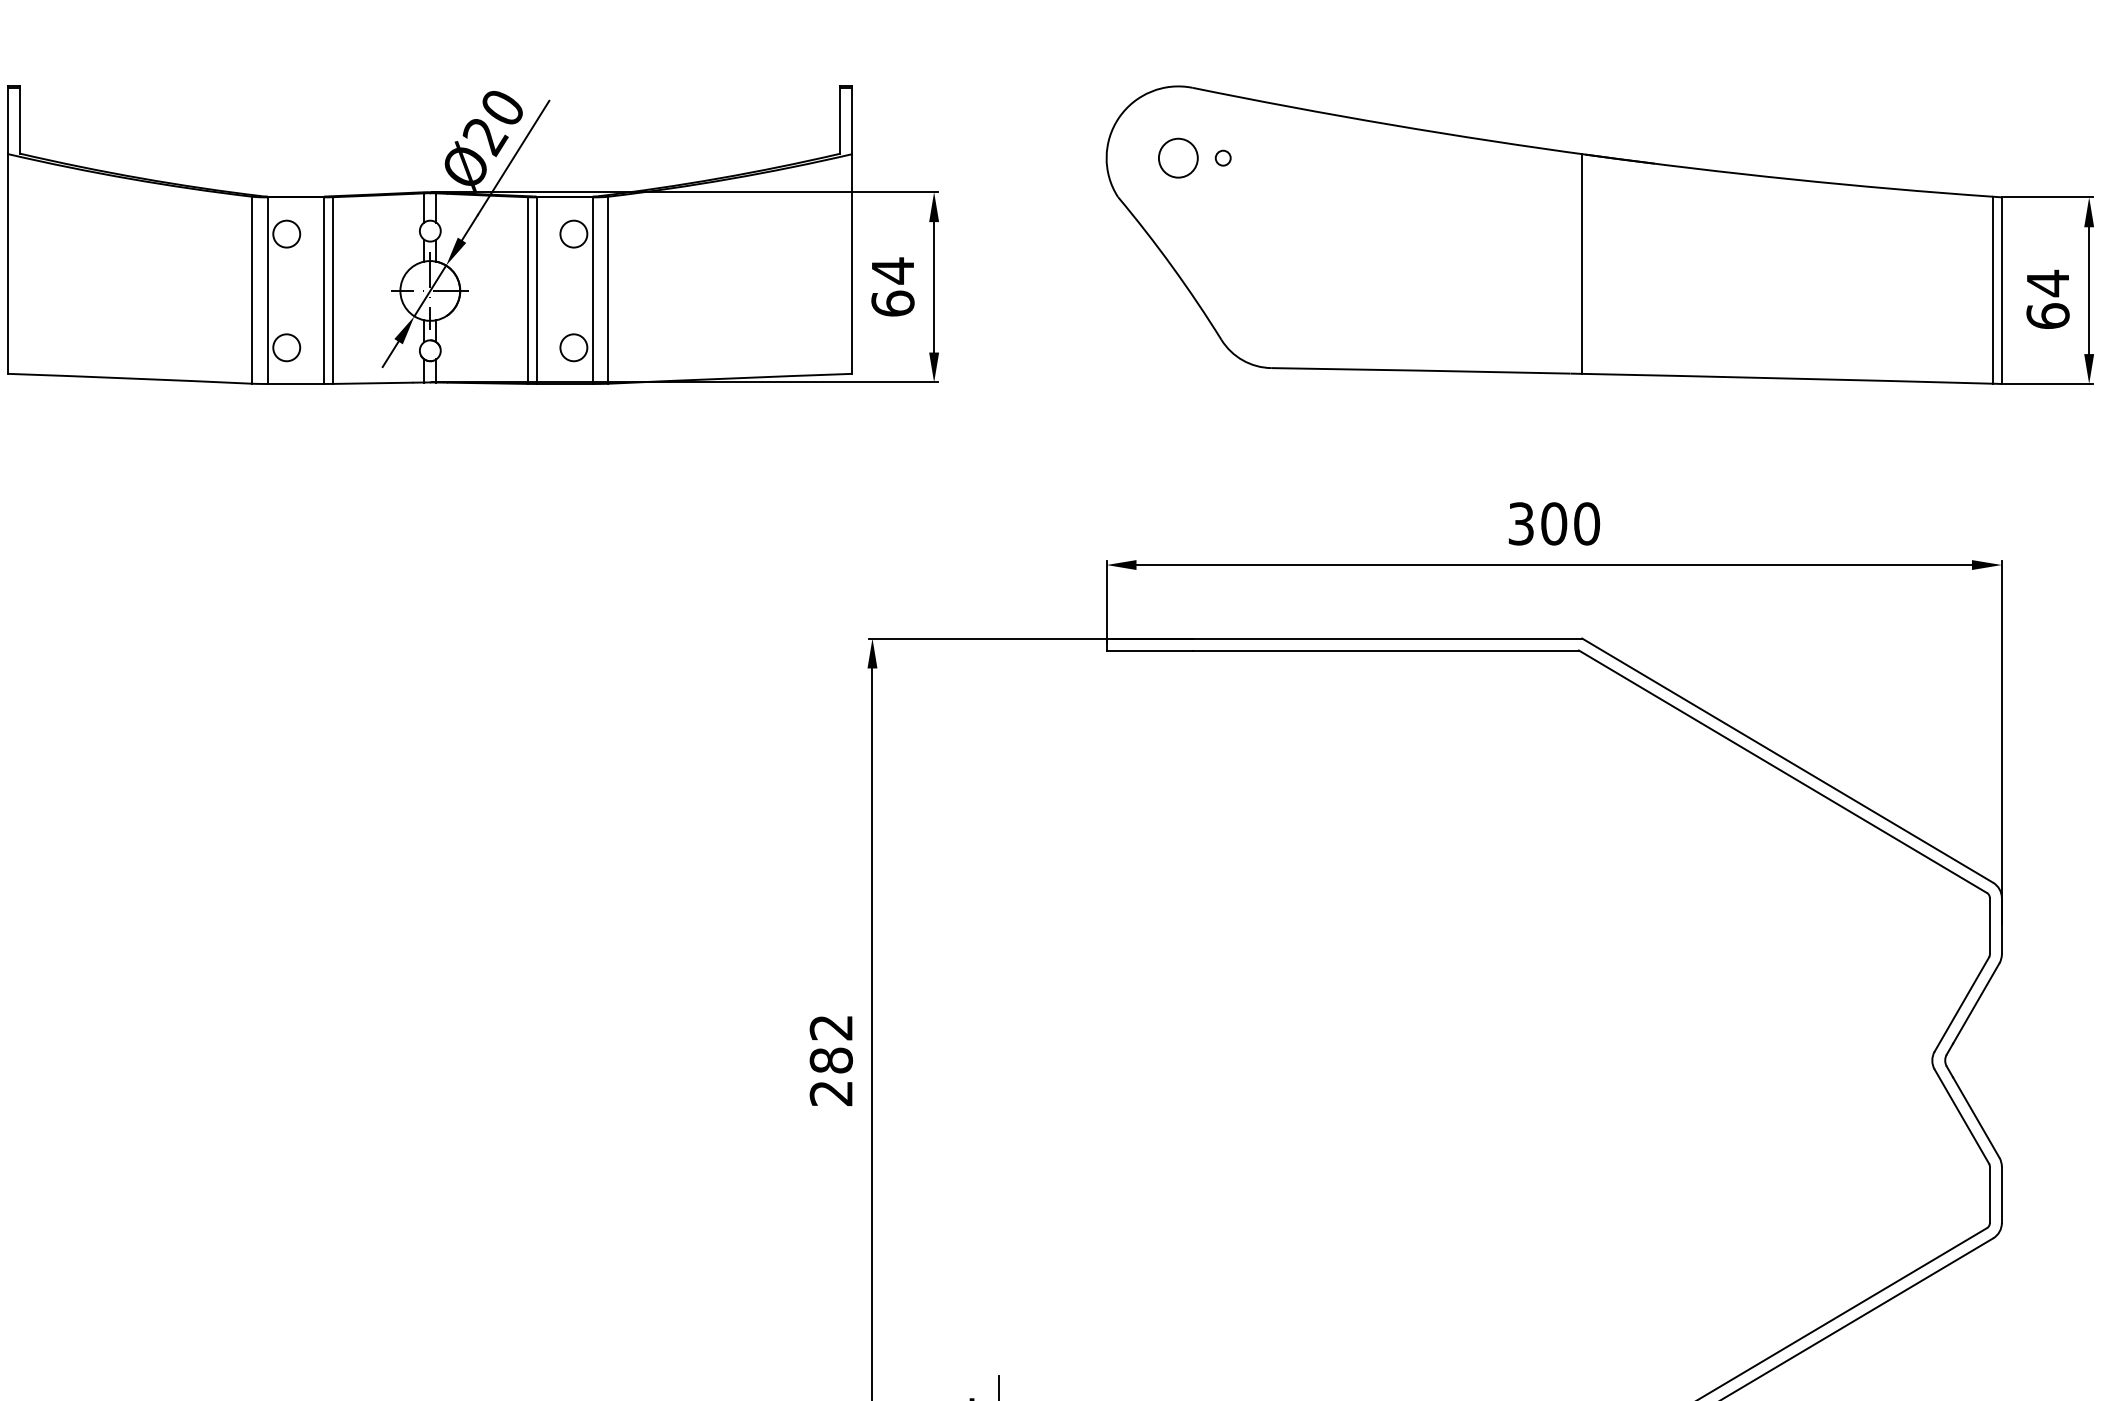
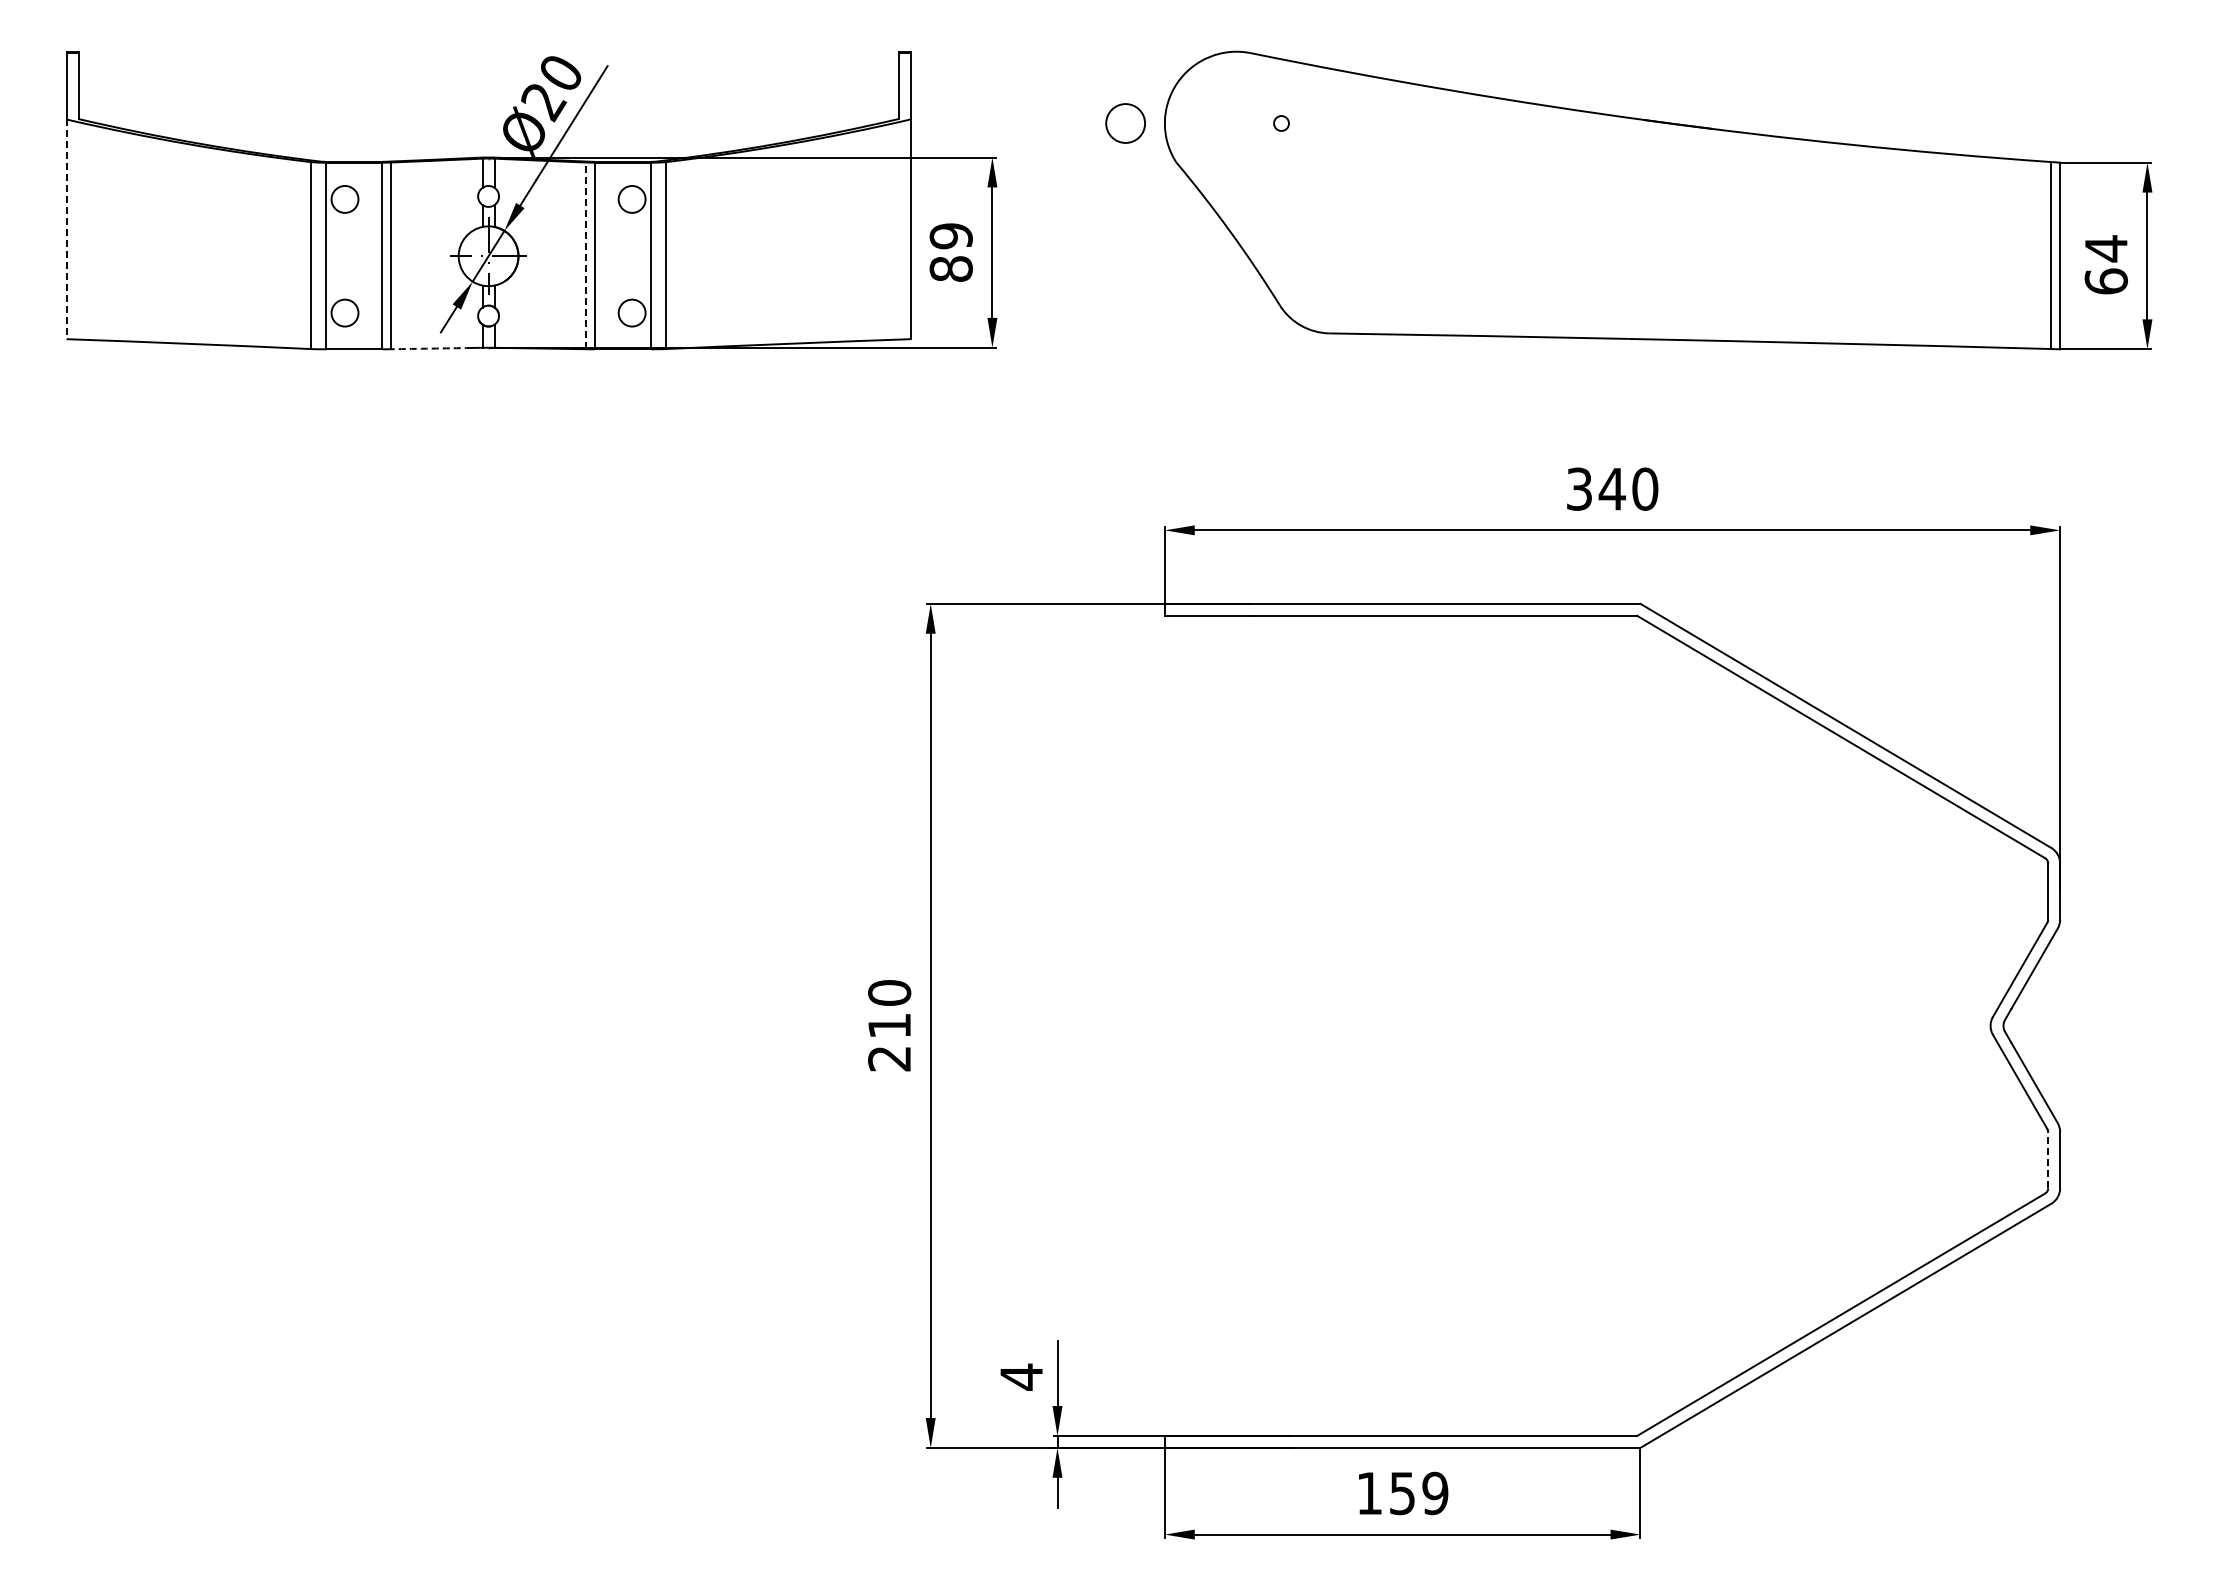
circle: (1178, 158) -> (1125, 123), moved
line: (8, 264) -> (66, 229), solid -> dashed
line: (1582, 264) -> (1640, 229), removed
text: (892, 286) -> (950, 251), 64 -> 89
line: (527, 290) -> (585, 255), solid -> dashed
arc: (373, 383) -> (431, 348), solid -> dashed
text: (1553, 523) -> (1611, 488), 300 -> 340
text: (831, 1044) -> (889, 1009), 282 -> 210
line: (1990, 1194) -> (2048, 1159), solid -> dashed

